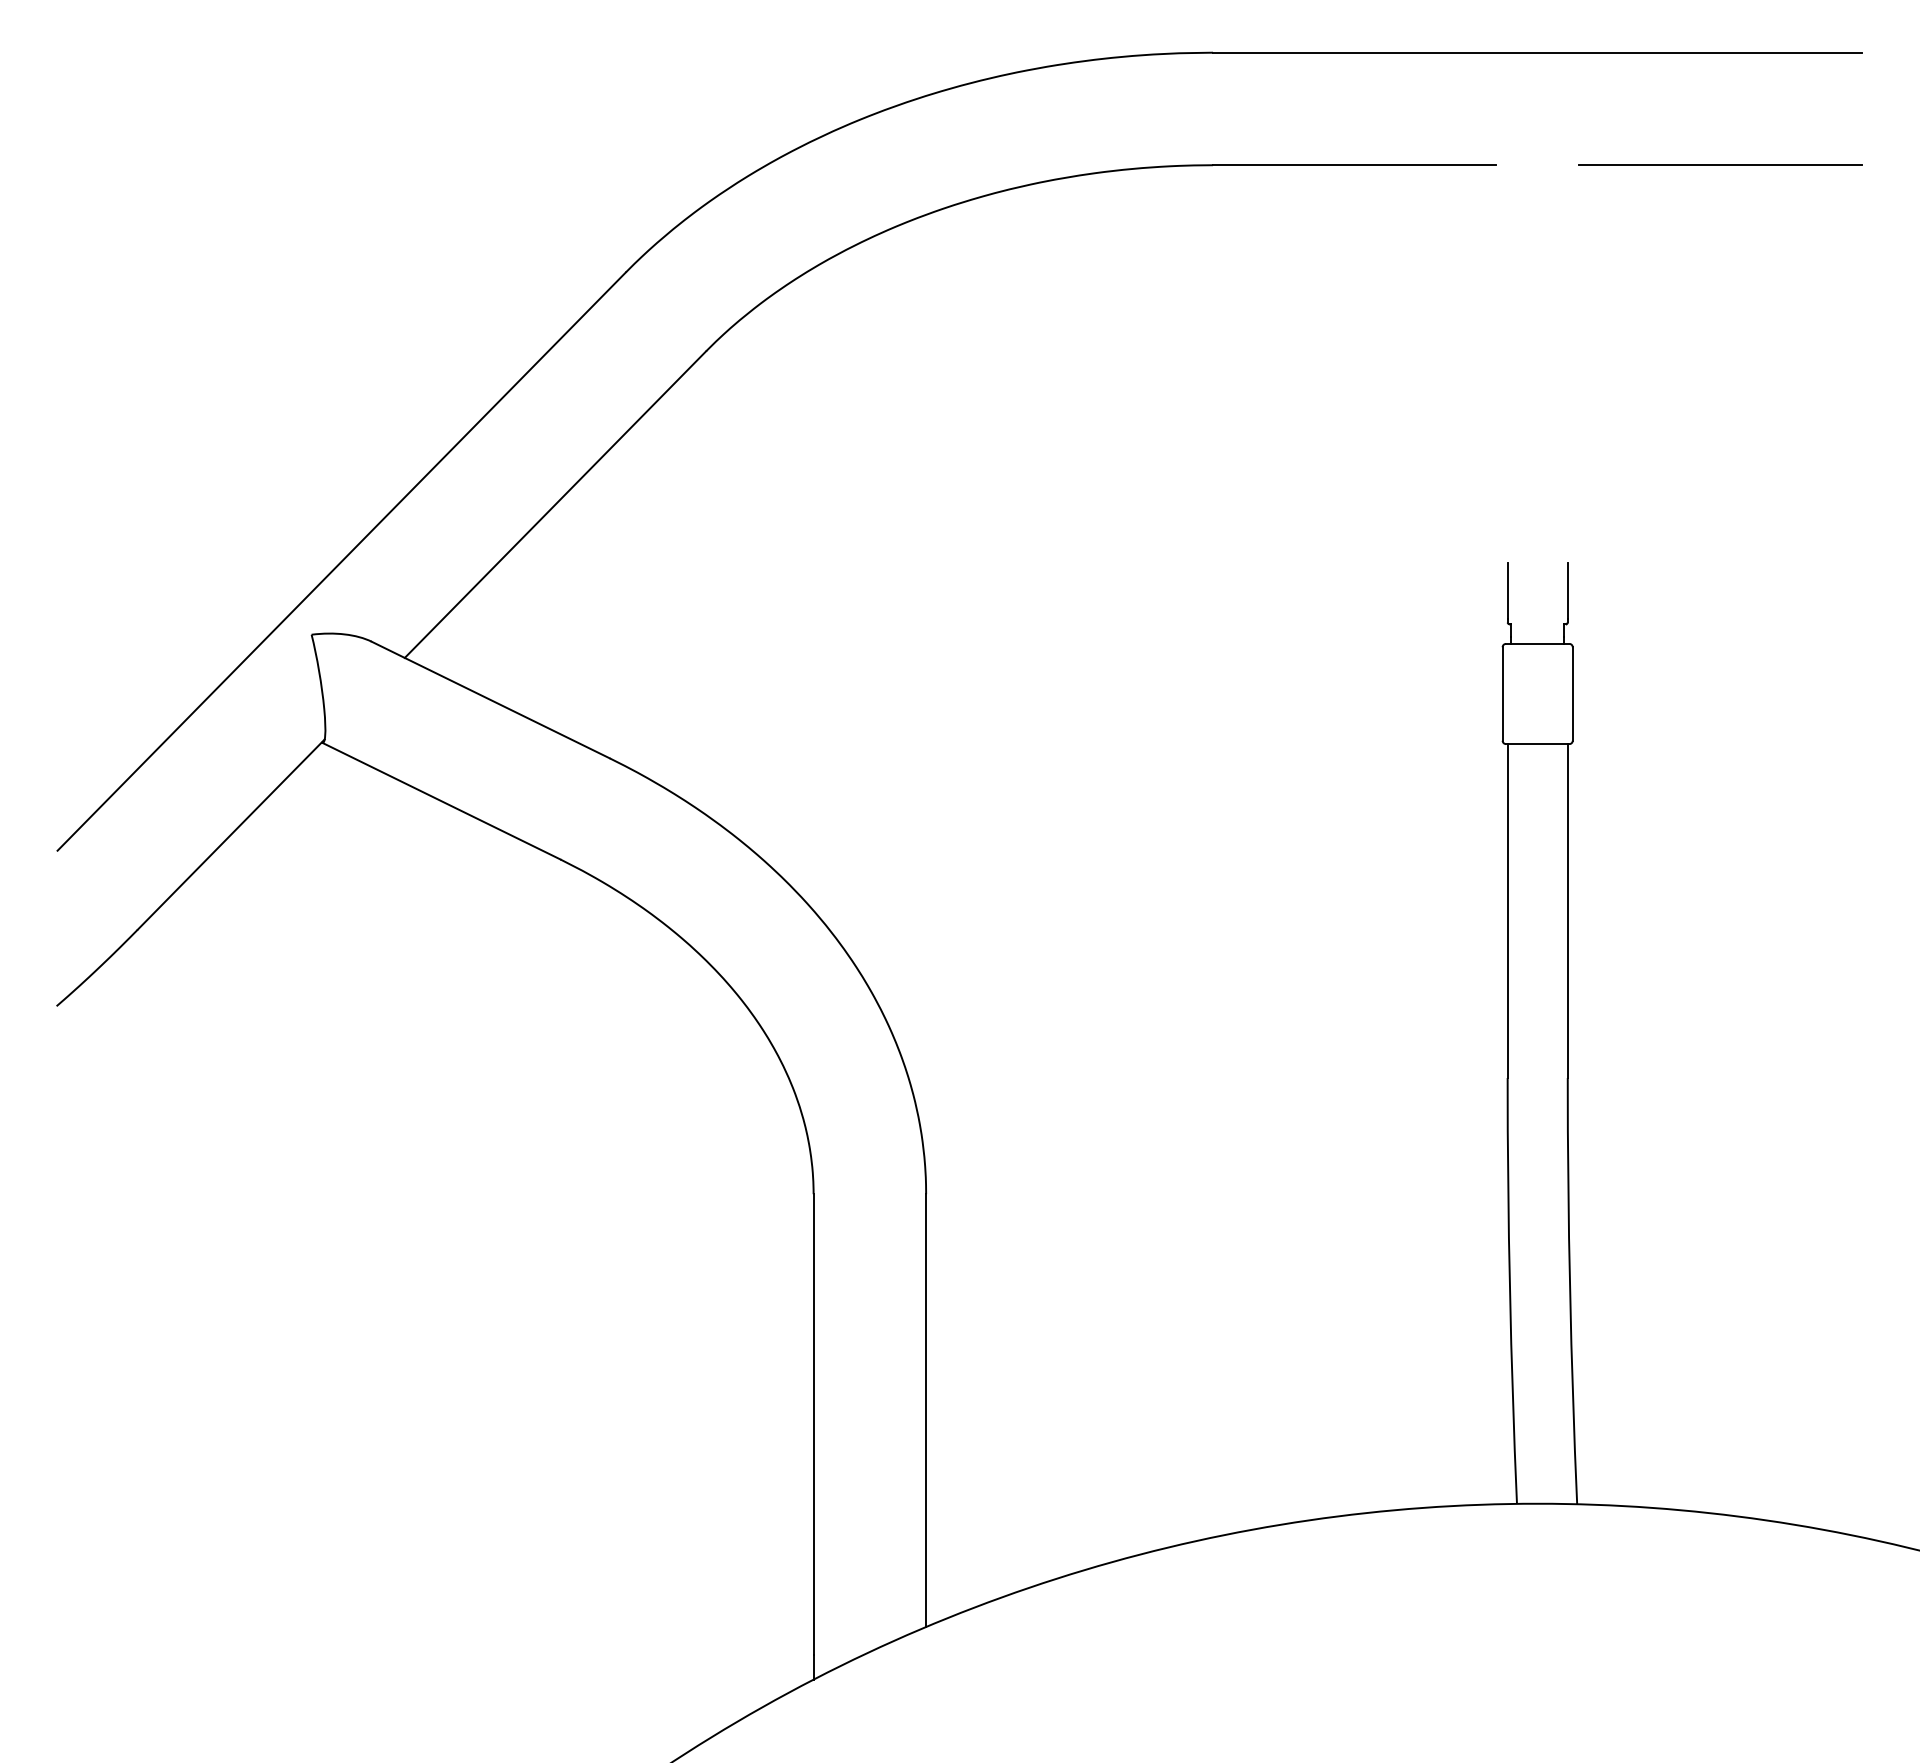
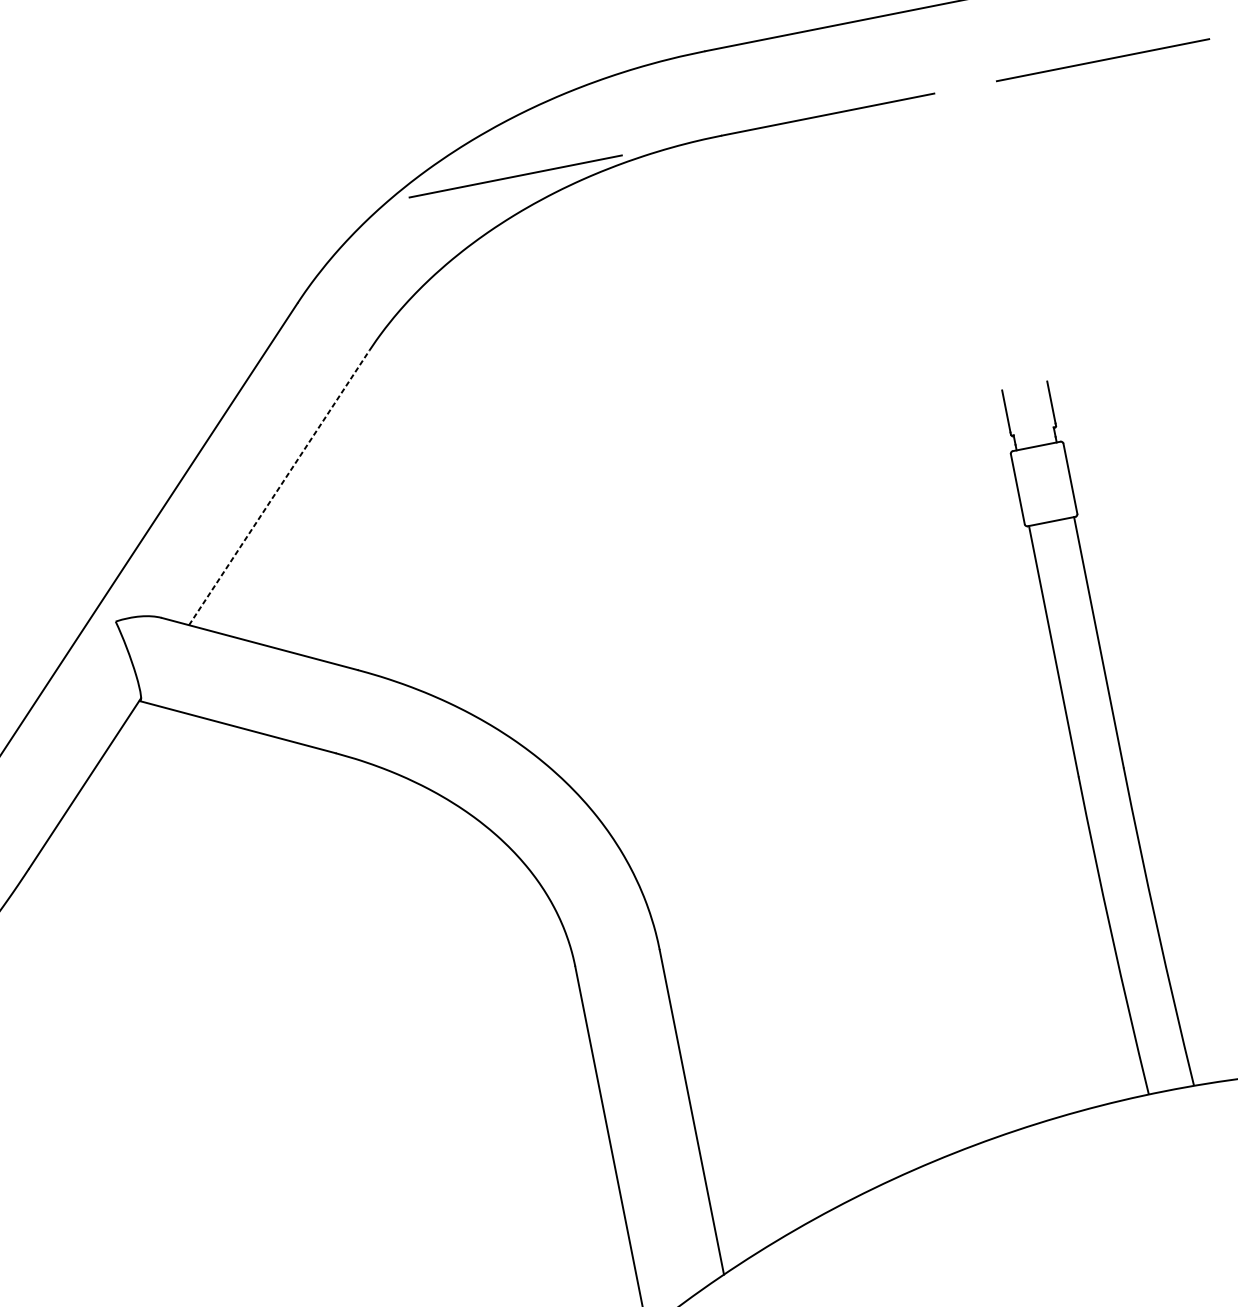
line: (937, 164) -> (515, 175), added
line: (555, 504) -> (279, 487), solid -> dashed

